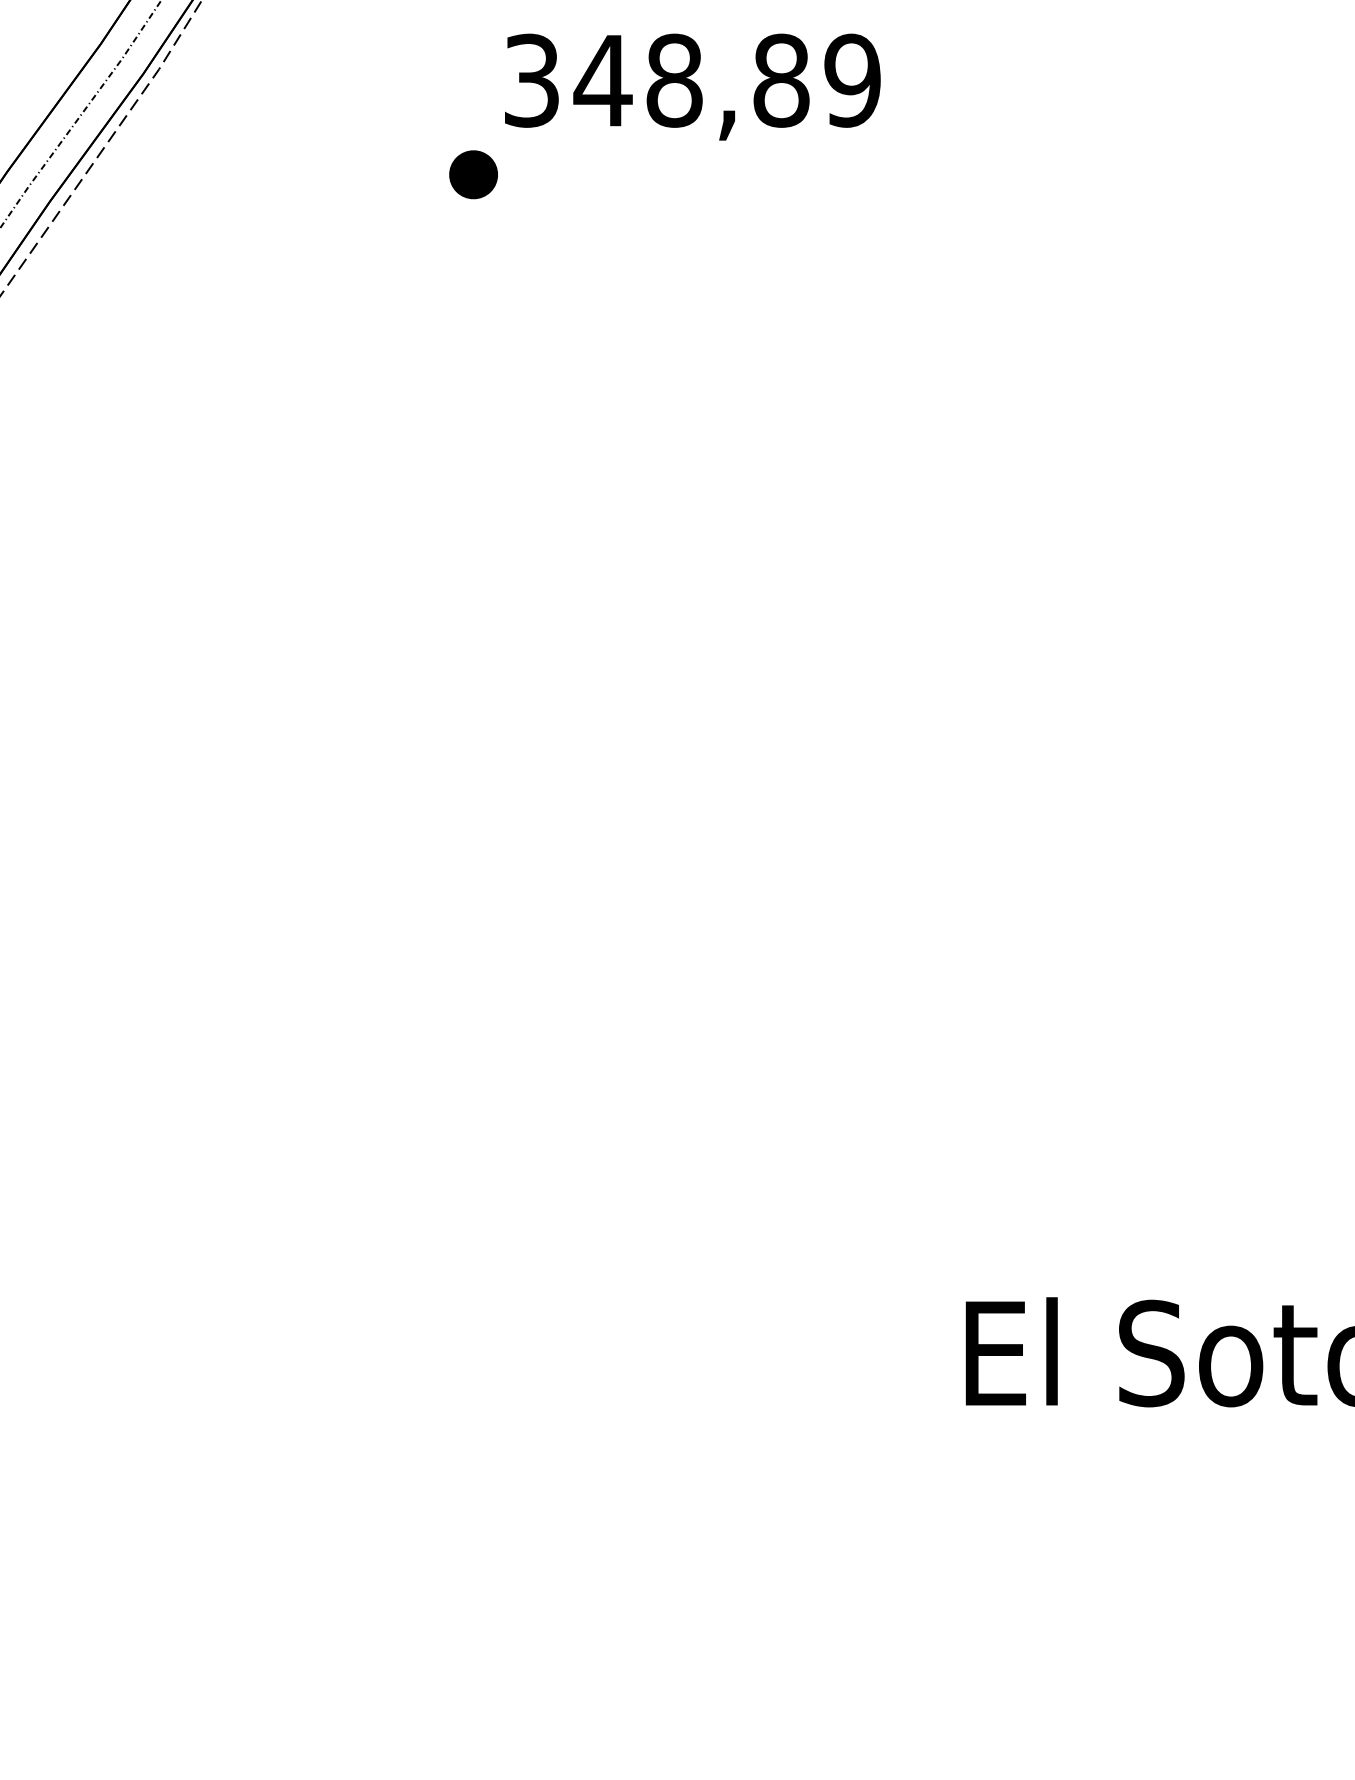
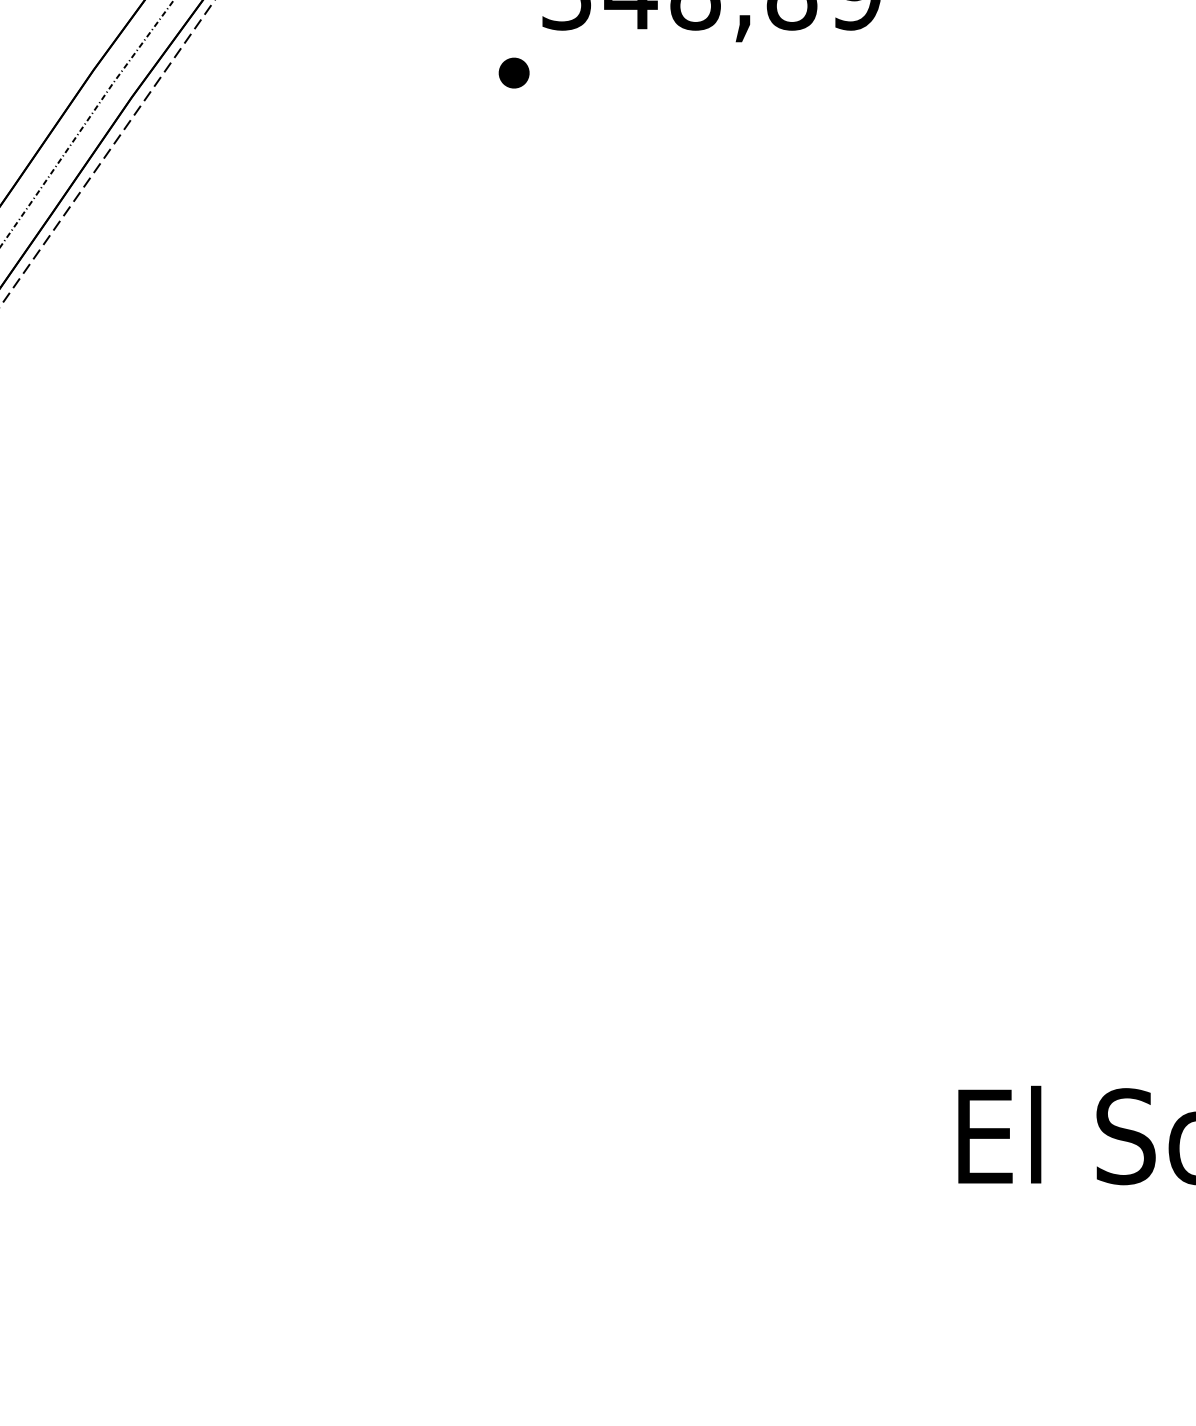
part: (473, 174) -> (514, 72), size x0.7

